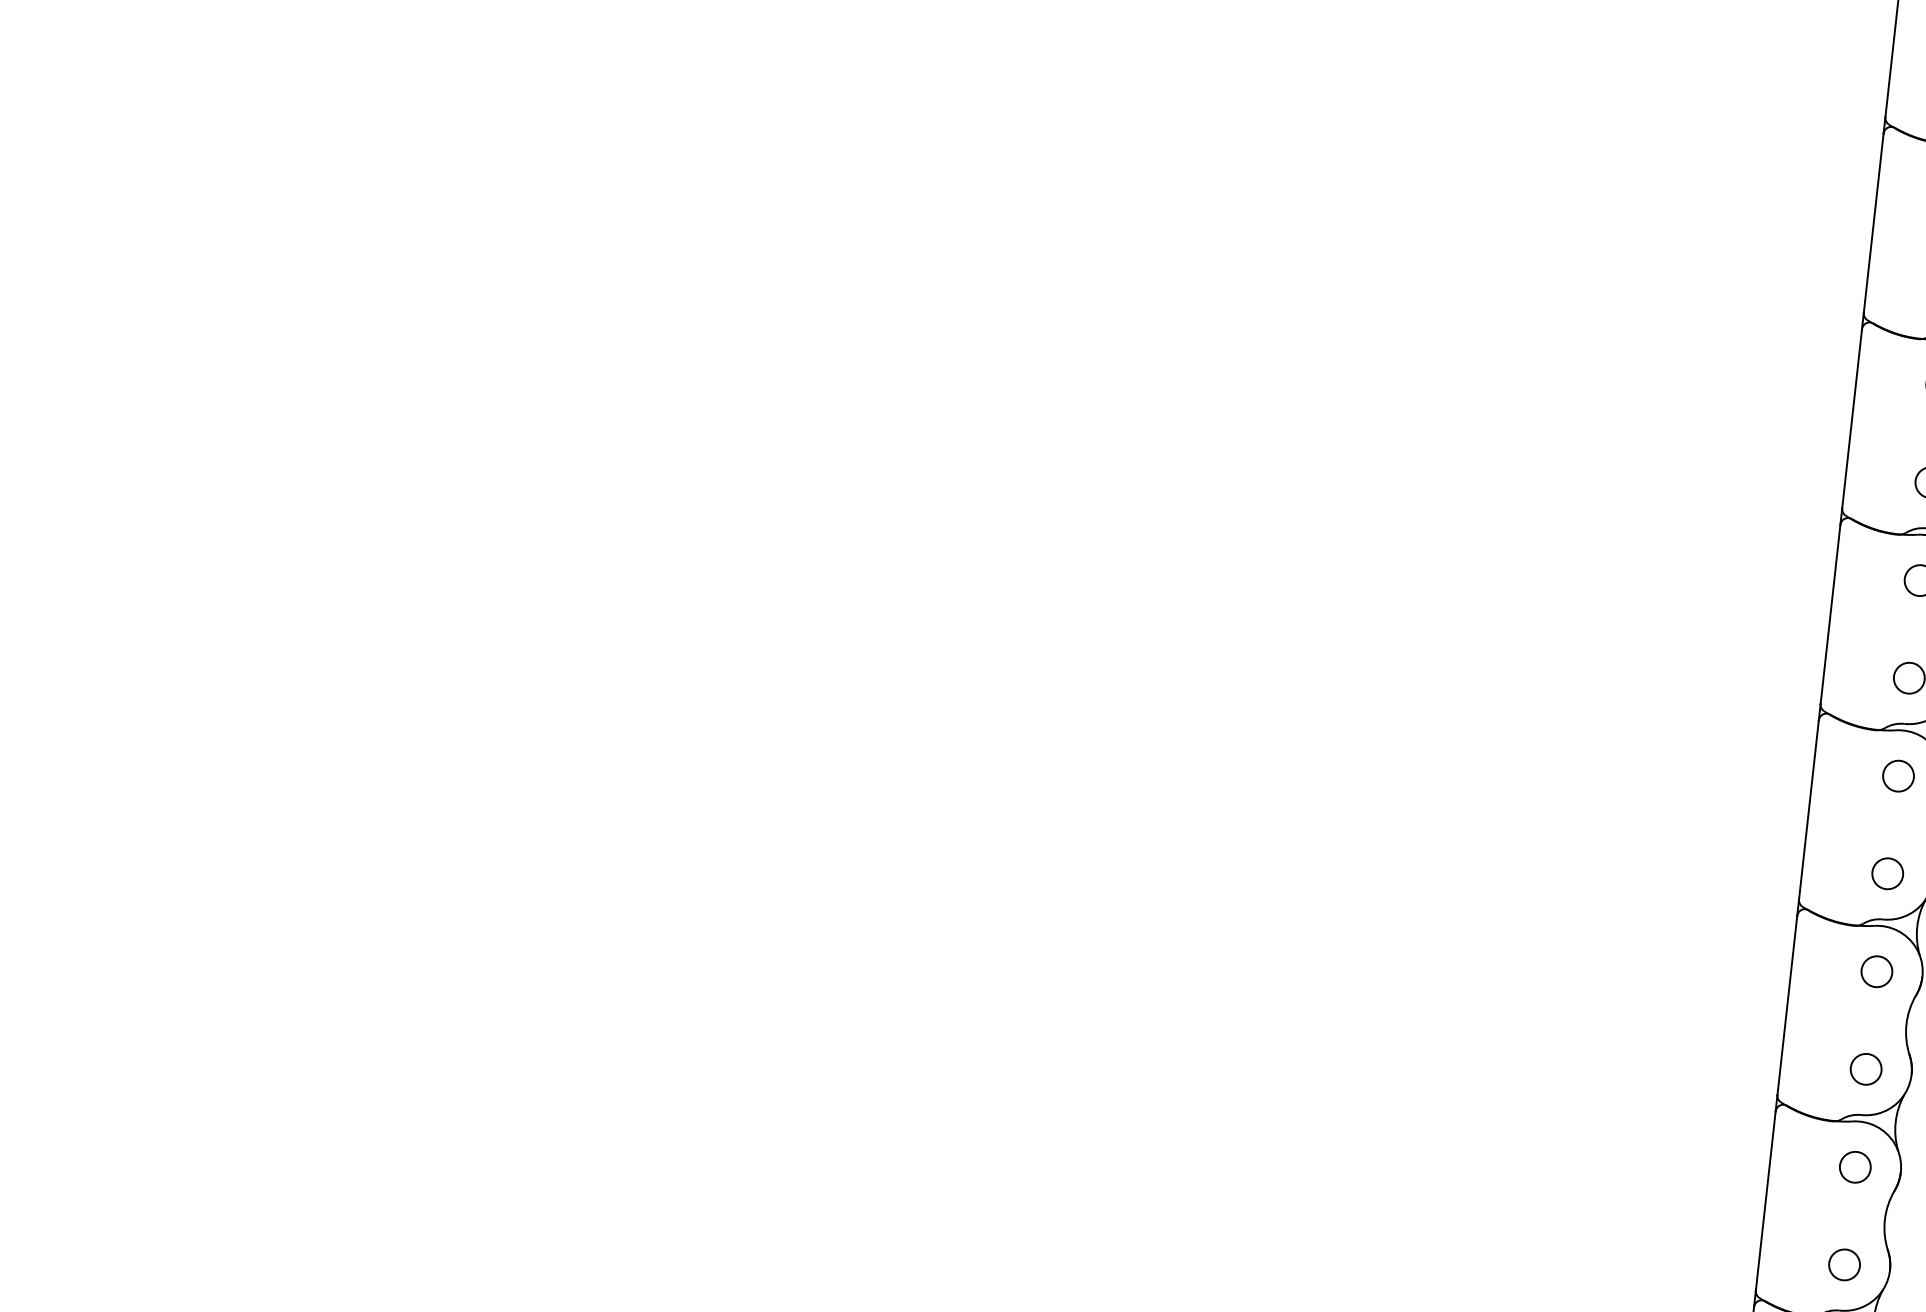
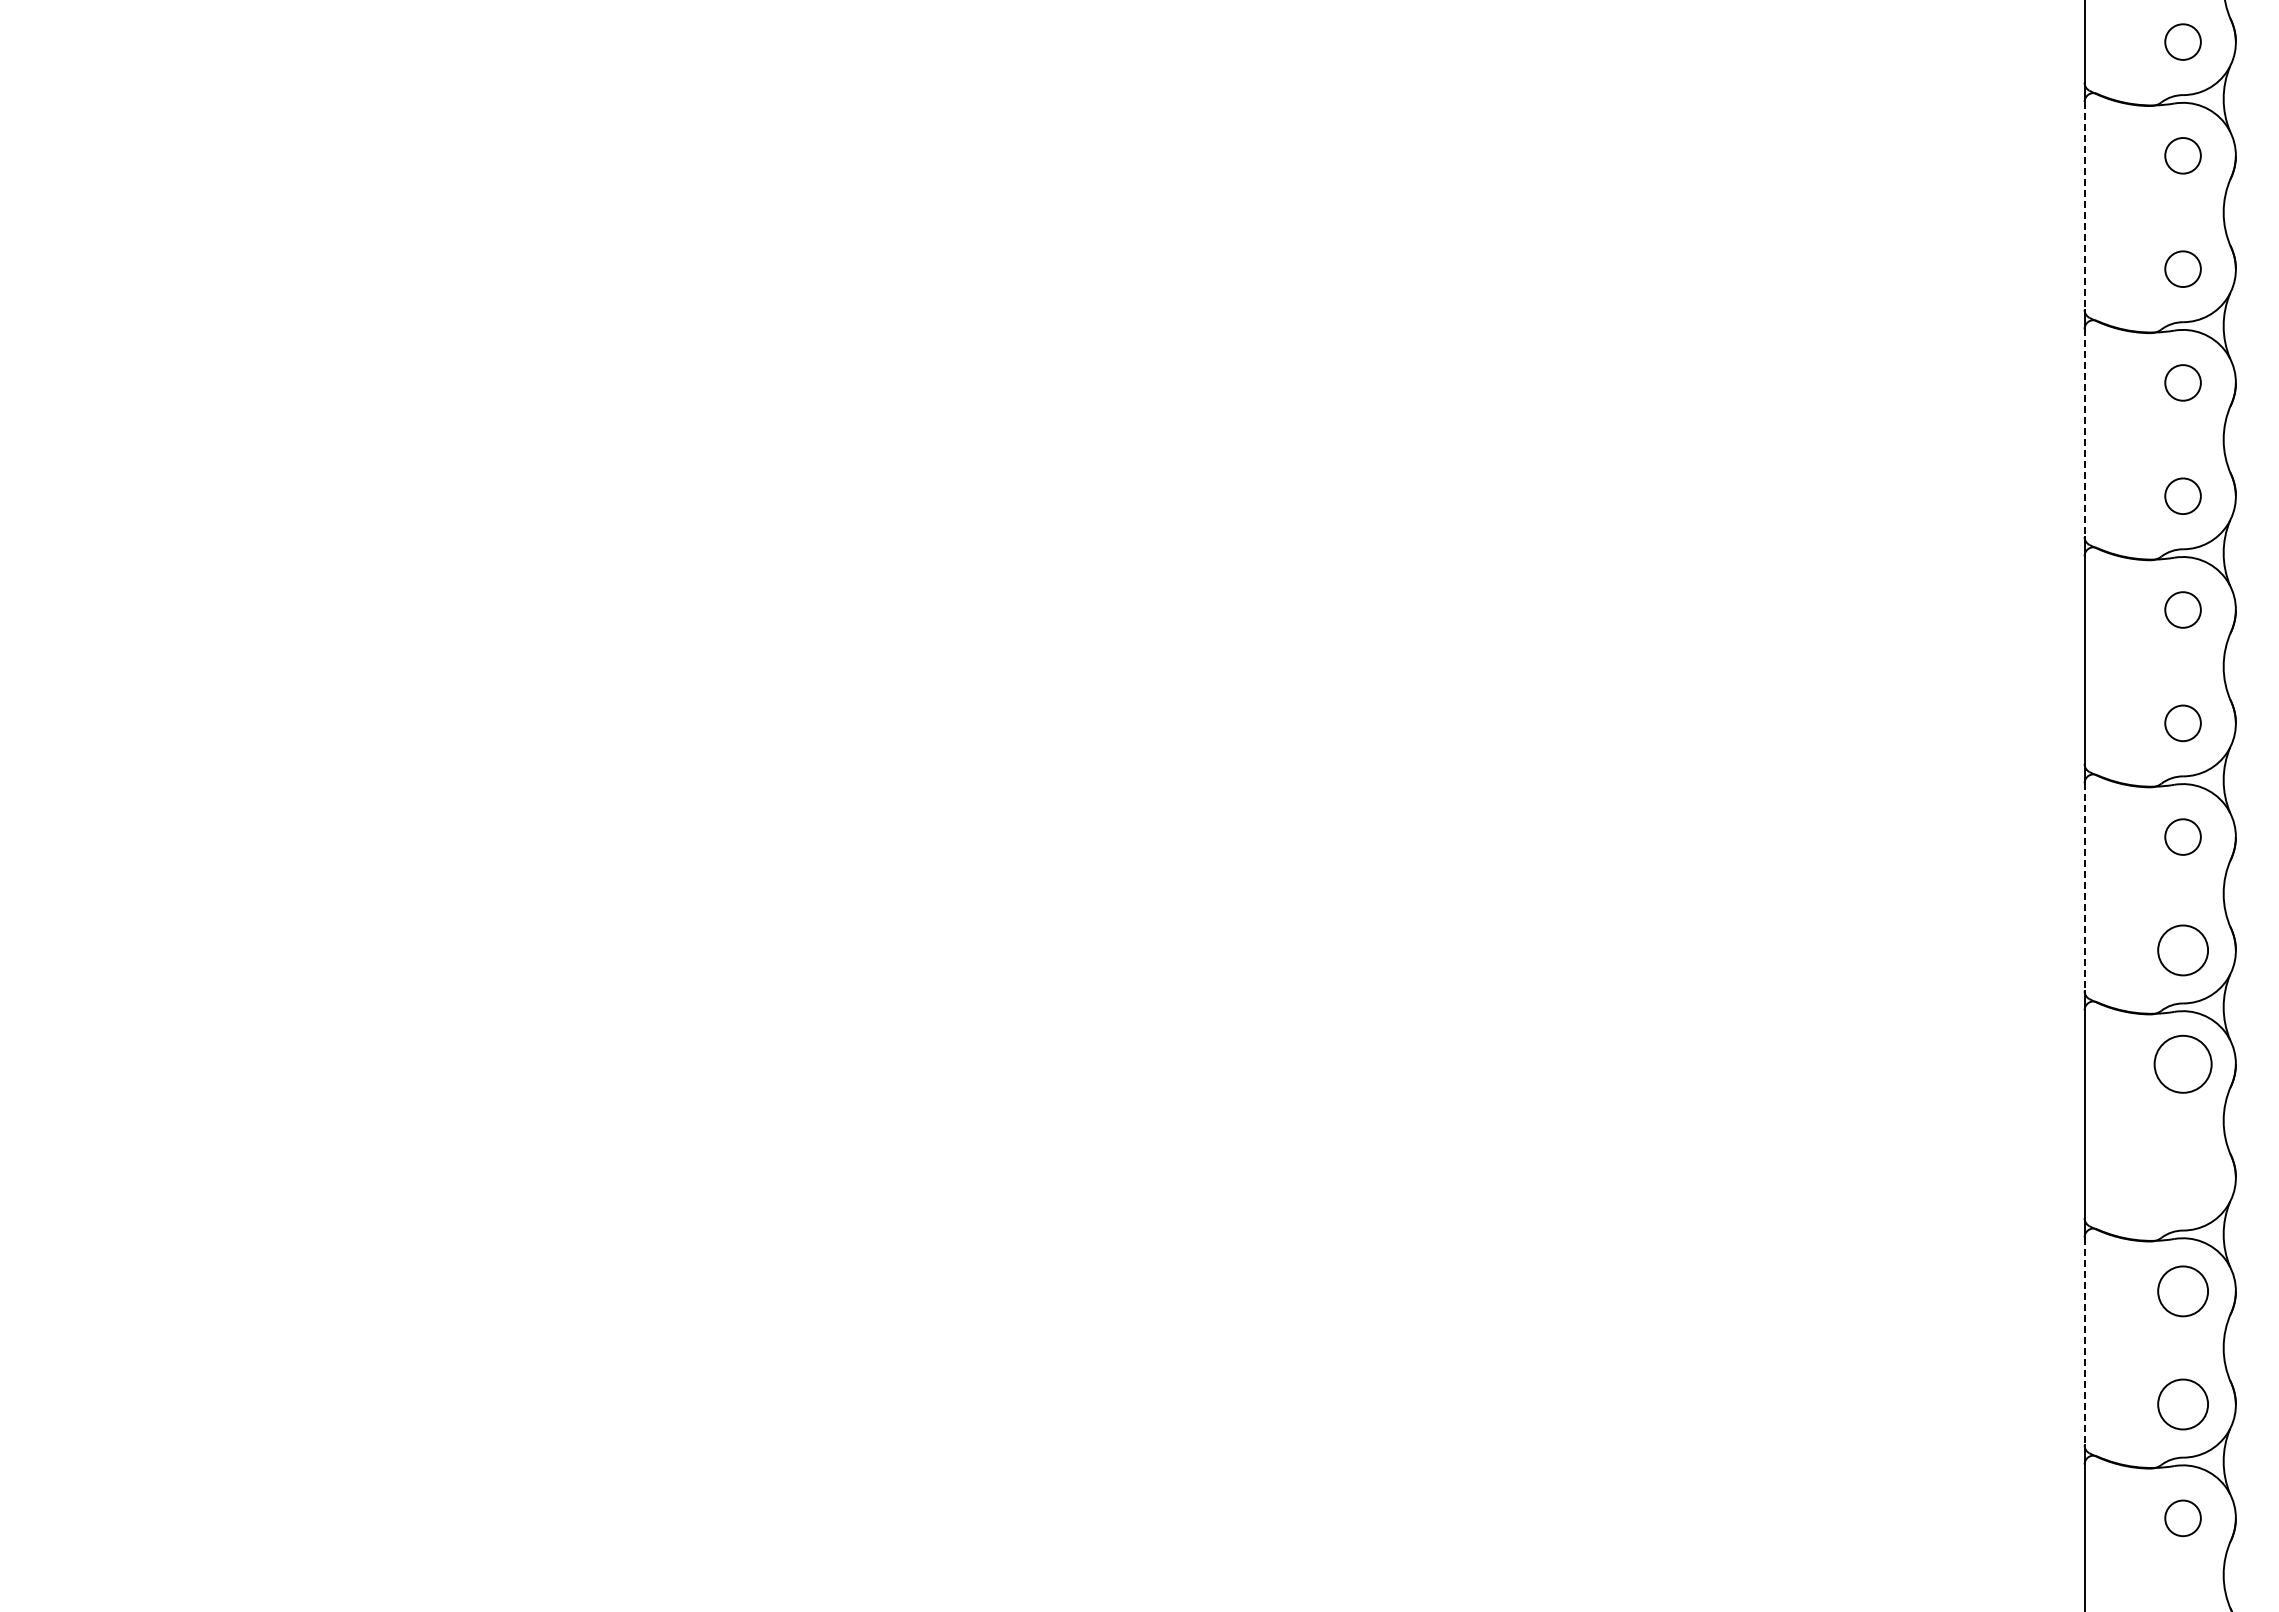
line: (1873, 222) -> (2084, 205), solid -> dashed
line: (1851, 419) -> (2084, 433), solid -> dashed
line: (1808, 810) -> (2084, 887), solid -> dashed
circle: (1887, 873) -> (2182, 950), size x1.4
circle: (1876, 971) -> (2182, 1063), size x1.6
circle: (1865, 1069) -> (2182, 1177), removed
circle: (1854, 1166) -> (2182, 1290), size x1.4
line: (1765, 1201) -> (2084, 1341), solid -> dashed
circle: (1844, 1264) -> (2182, 1404), size x1.4

